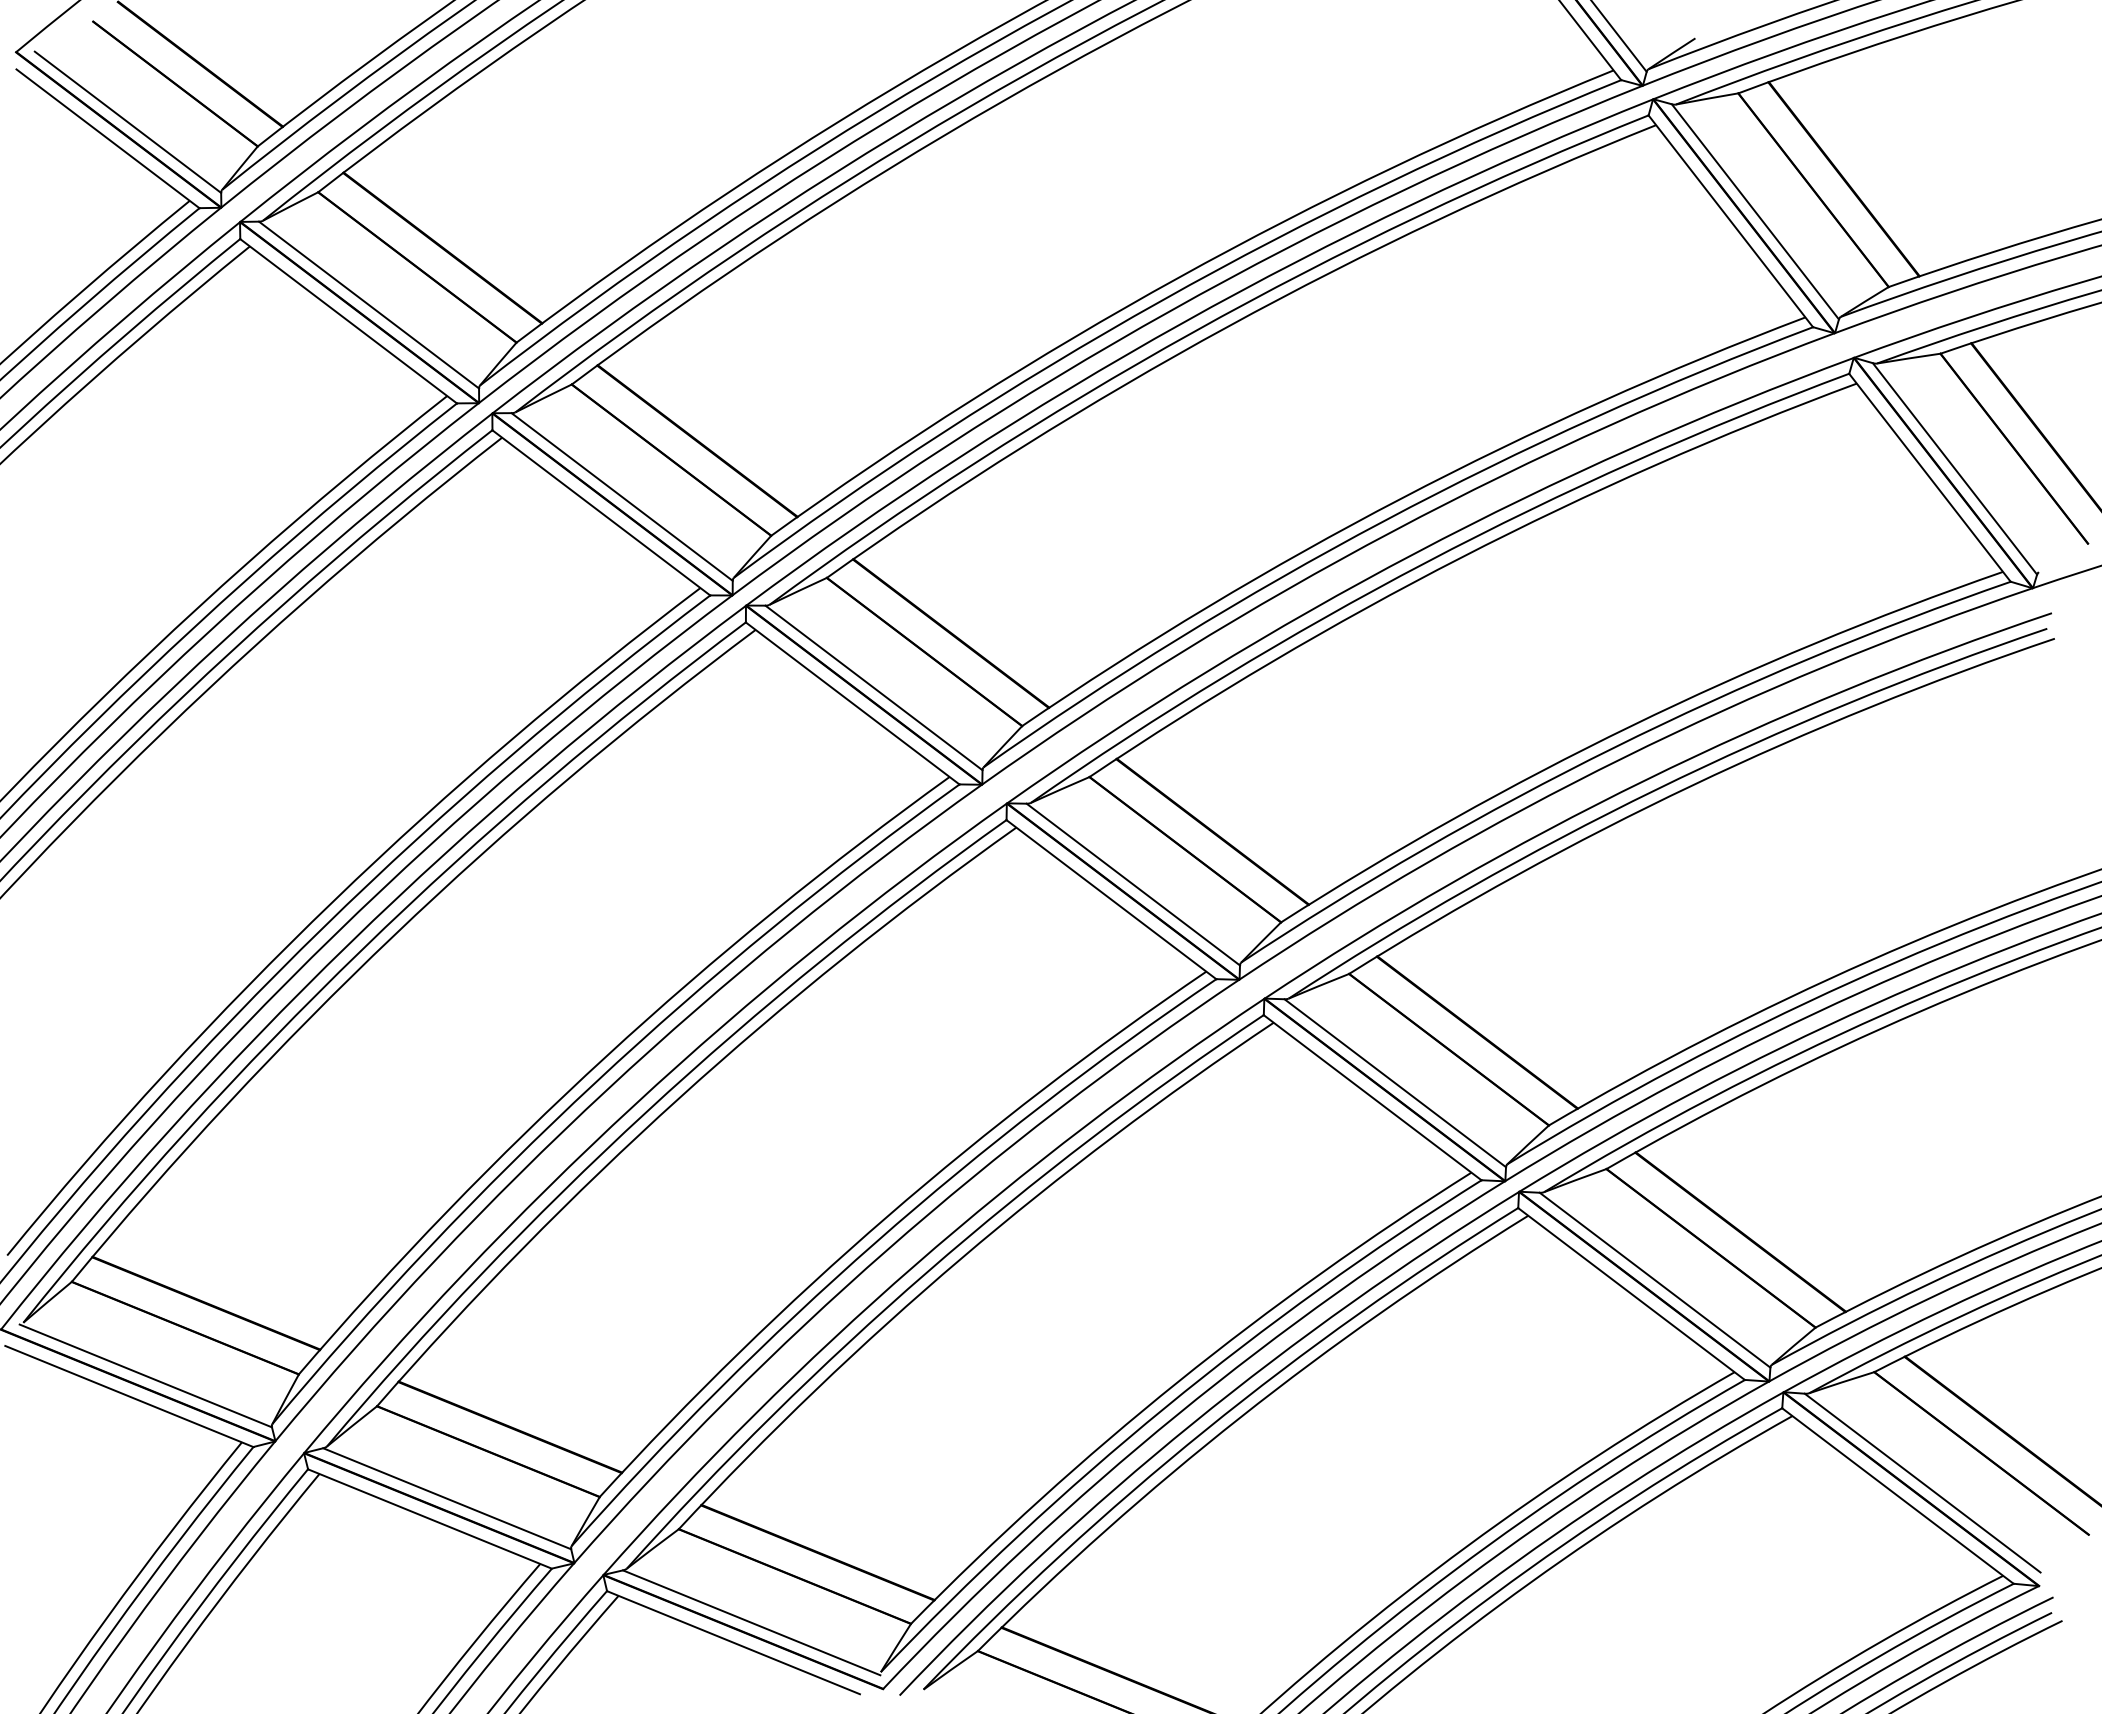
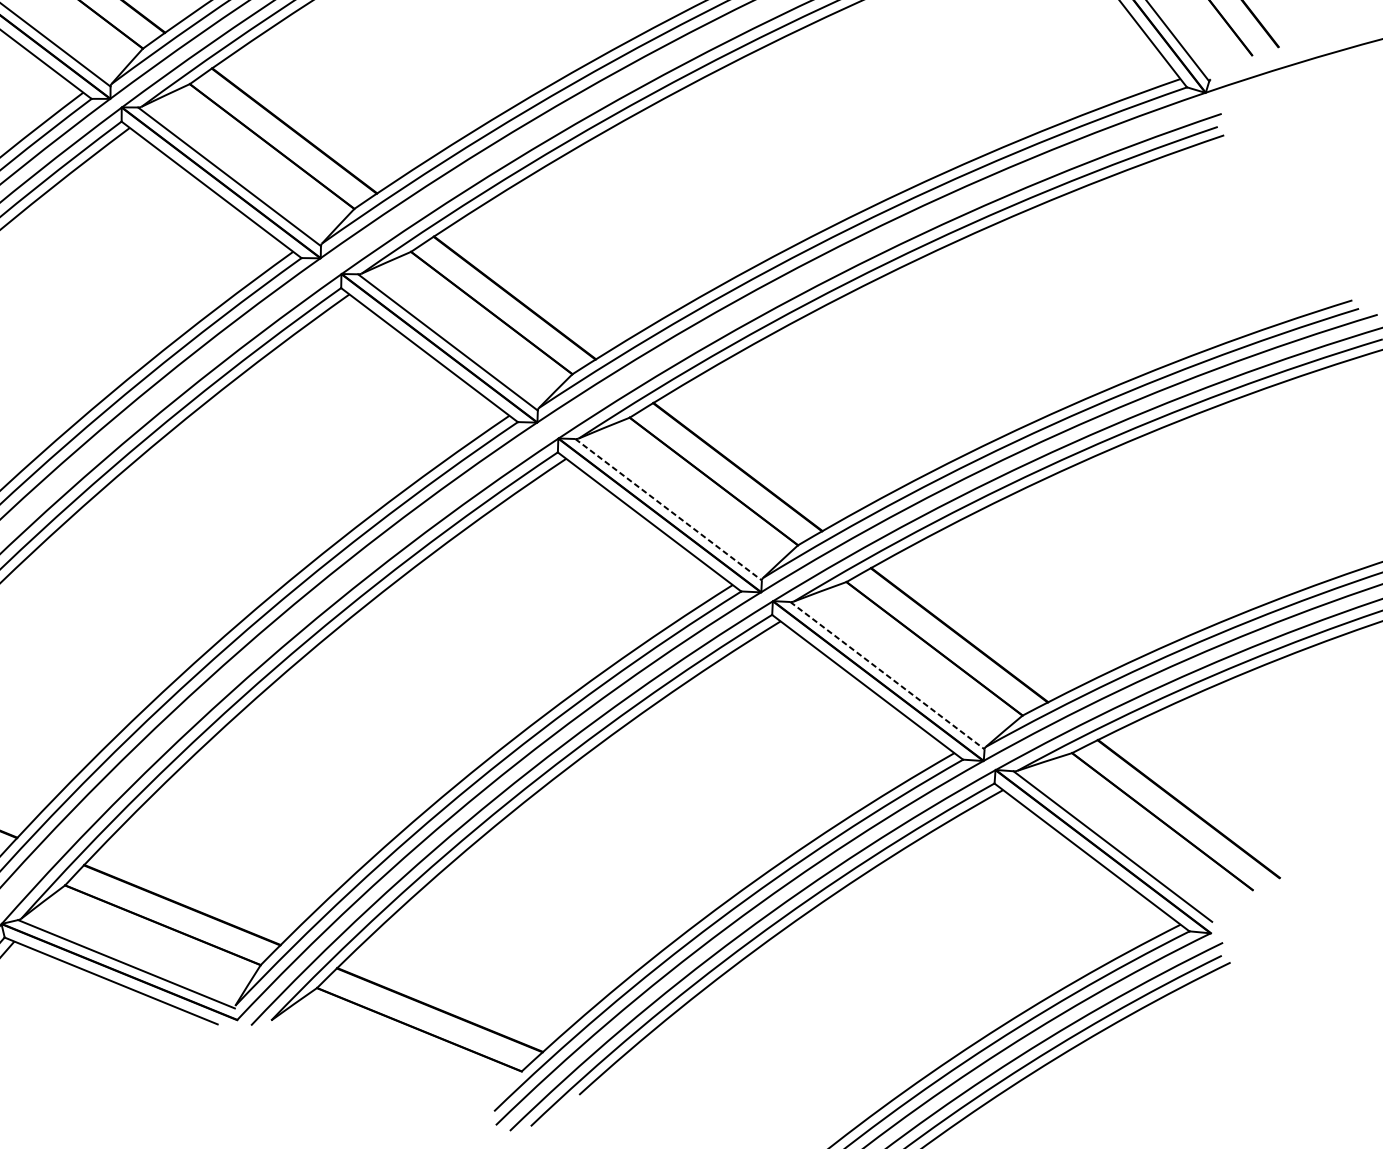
line: (1395, 1083) -> (668, 509), solid -> dashed
line: (1655, 1280) -> (887, 675), solid -> dashed

